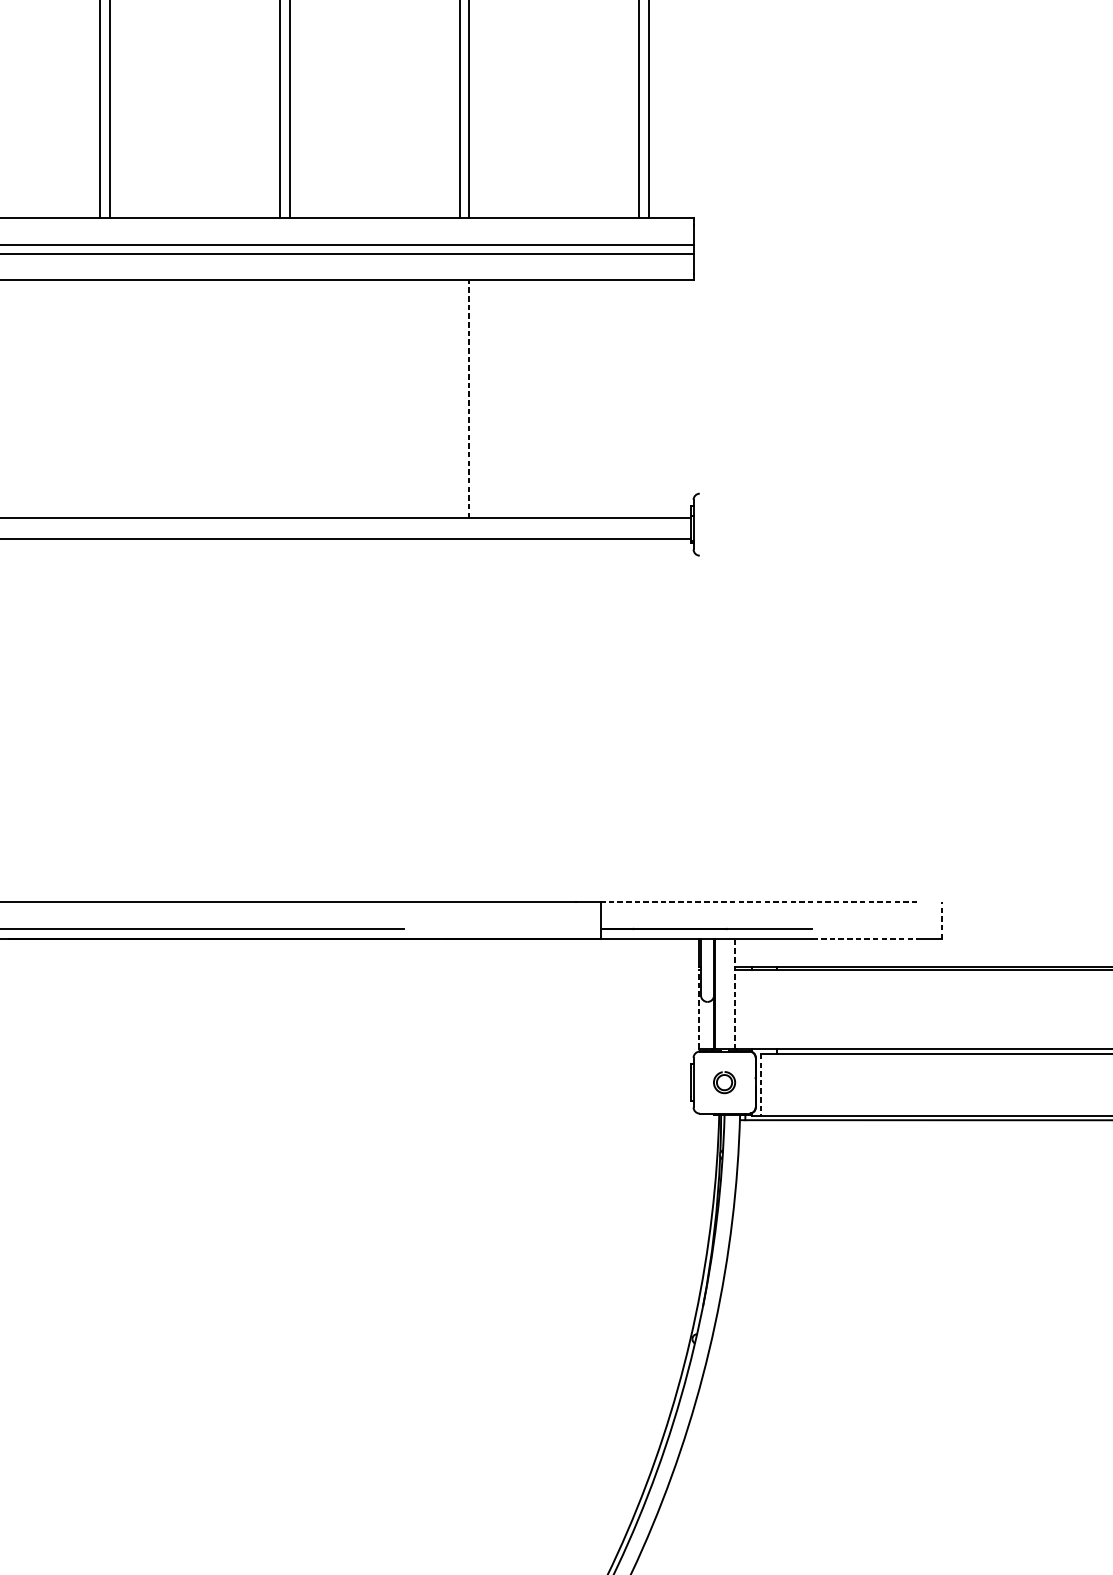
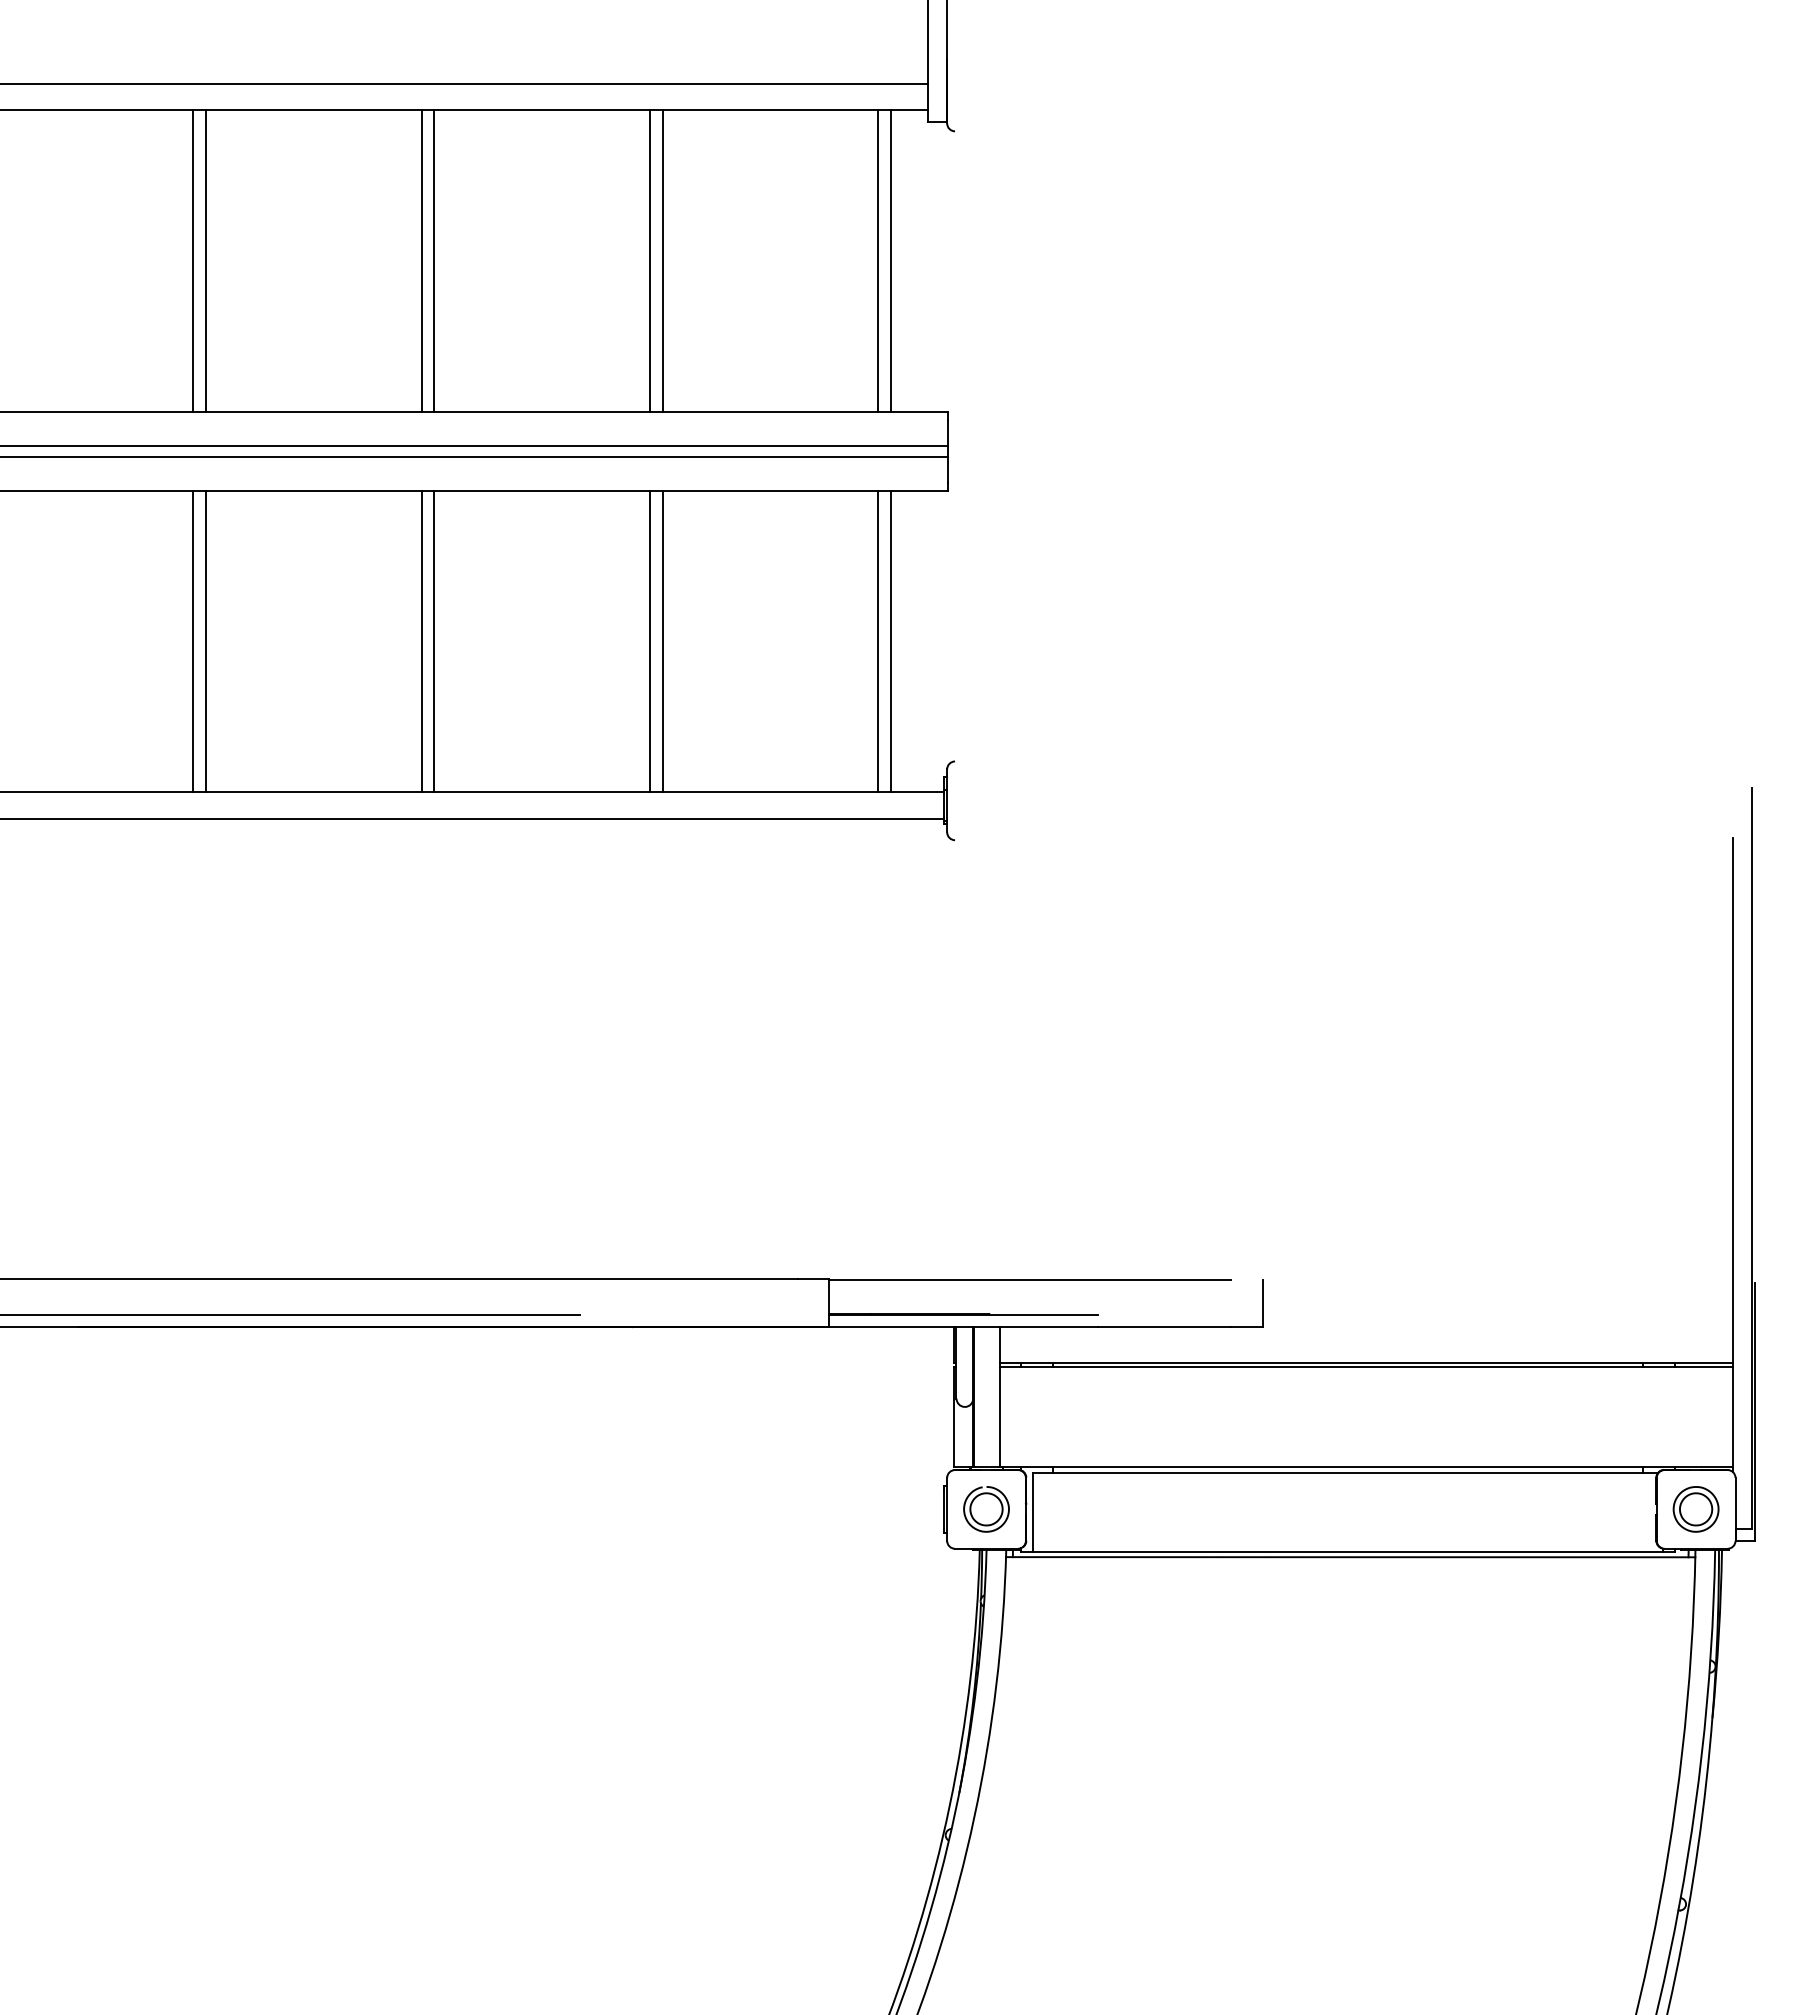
line: (100, 399) -> (193, 641), added
line: (109, 399) -> (205, 641), added
line: (279, 399) -> (421, 641), added
line: (289, 399) -> (434, 641), added
line: (459, 399) -> (649, 641), added
line: (469, 399) -> (662, 641), dashed -> solid
line: (639, 399) -> (878, 641), added
line: (648, 399) -> (890, 641), added
line: (758, 901) -> (1029, 1279), dashed -> solid
line: (941, 920) -> (1262, 1303), dashed -> solid
line: (864, 939) -> (1164, 1327), dashed -> solid
line: (735, 994) -> (1000, 1397), dashed -> solid
line: (699, 1009) -> (954, 1416), dashed -> solid
part: (724, 1082) -> (986, 1509), size x1.67
line: (761, 1085) -> (1033, 1512), dashed -> solid

